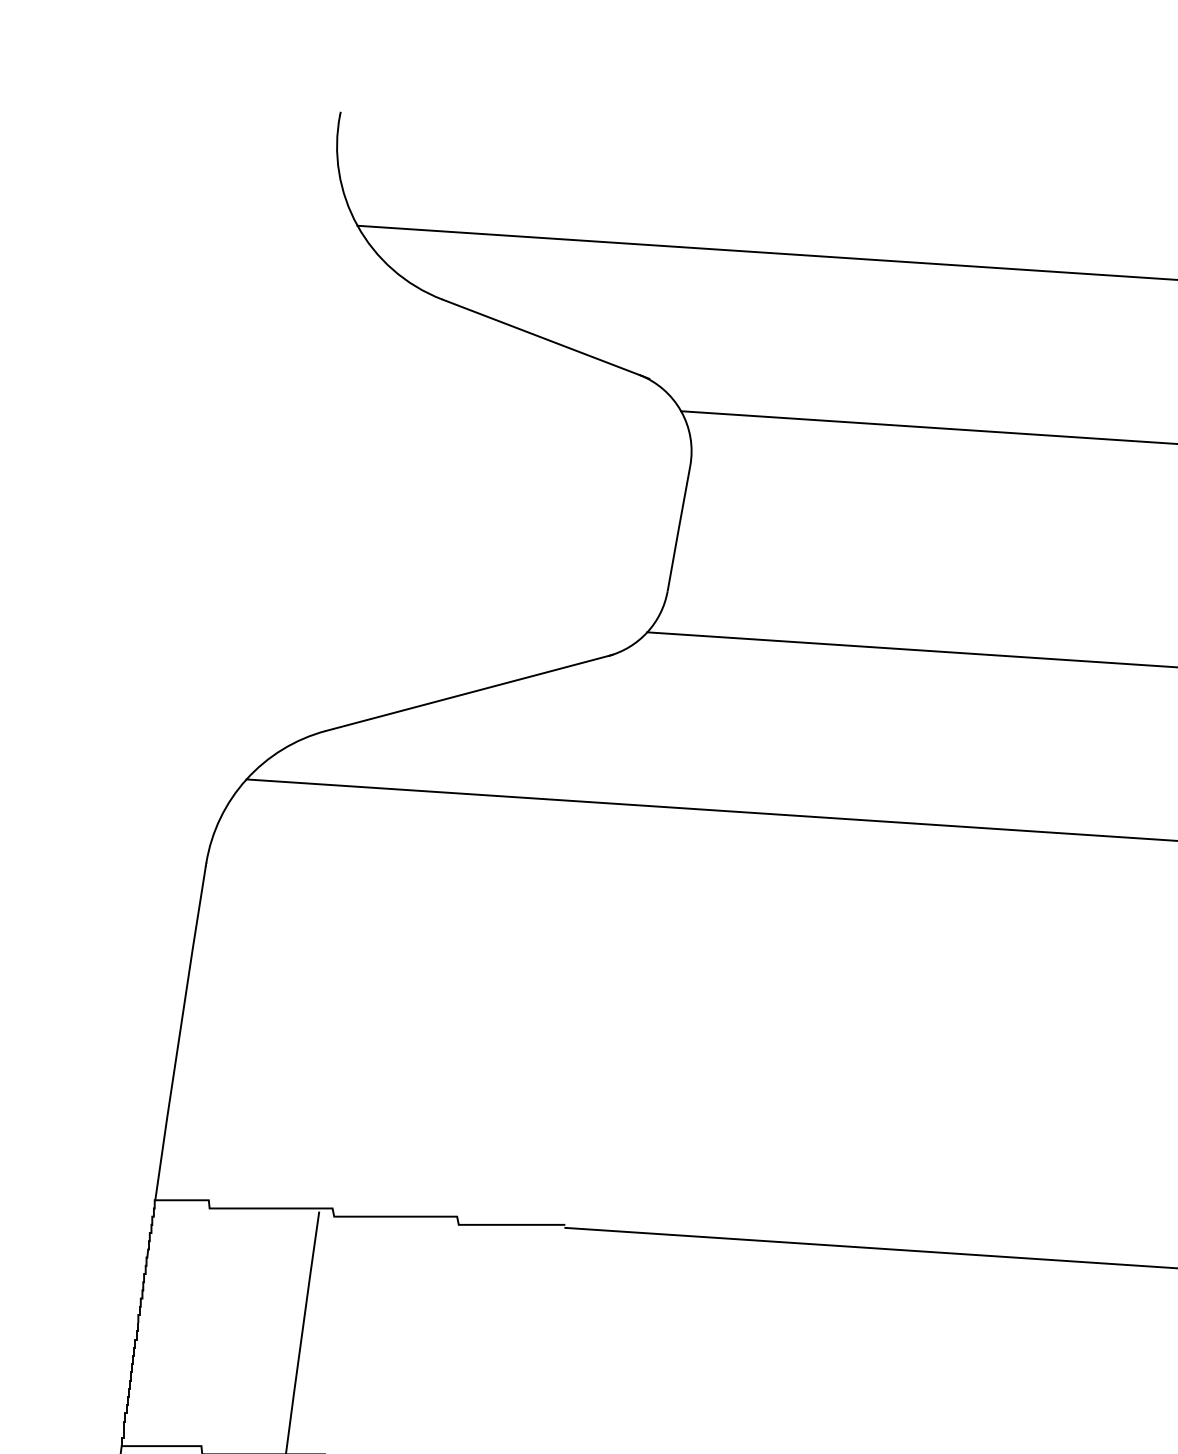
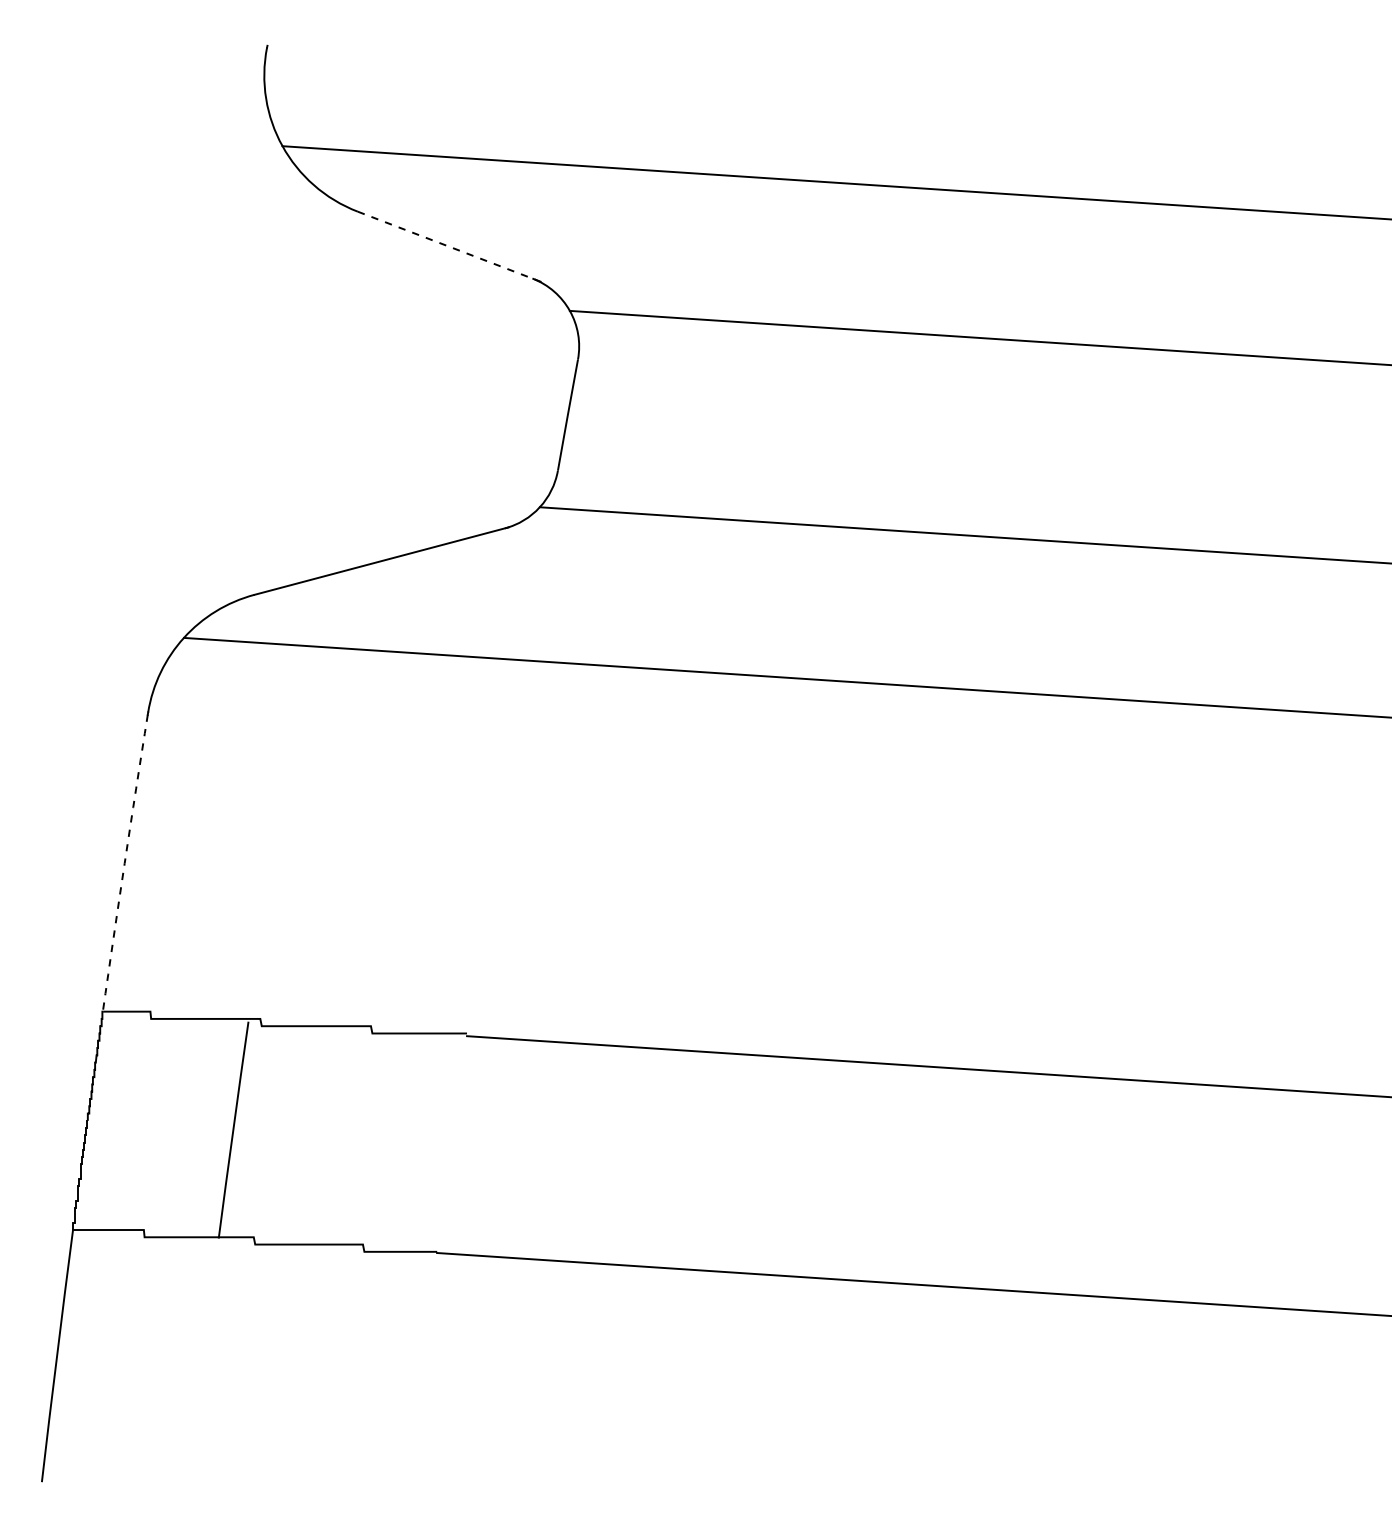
line: (546, 339) -> (450, 247), solid -> dashed
arc: (179, 1033) -> (124, 863), solid -> dashed

